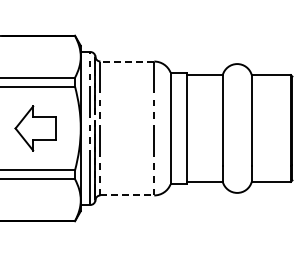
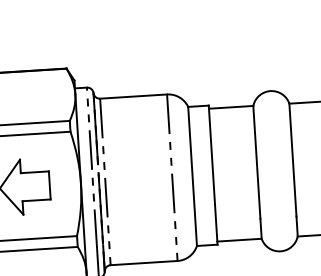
line: (127, 61) -> (133, 96), dashed -> solid
line: (127, 195) -> (144, 263), dashed -> solid

